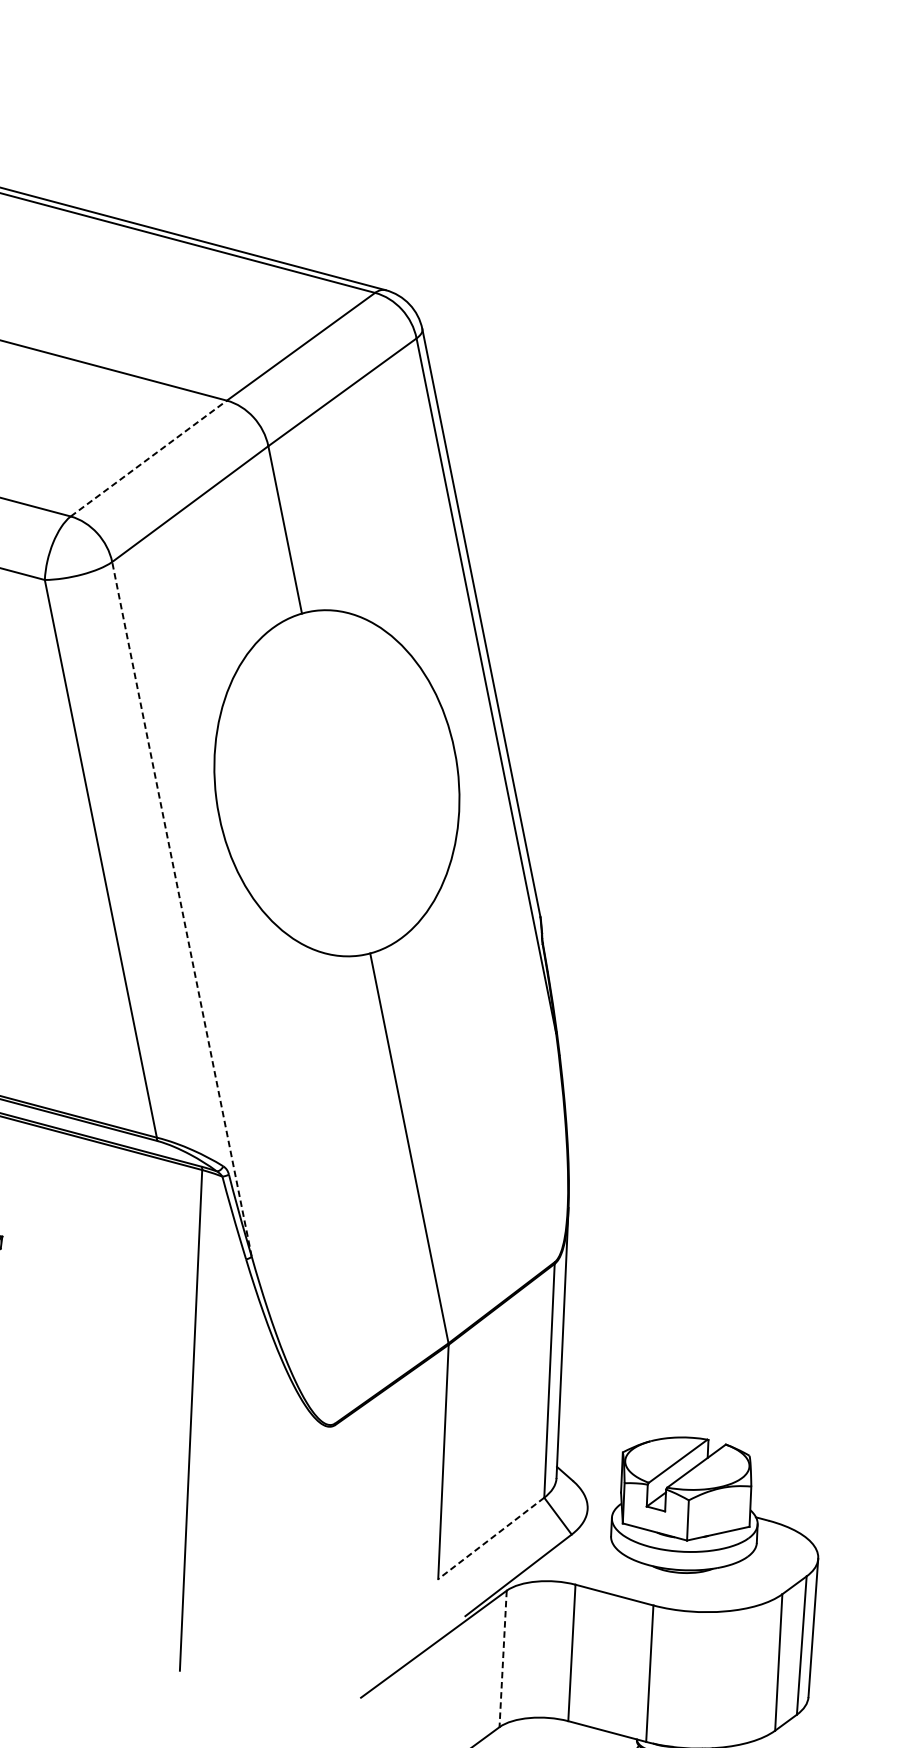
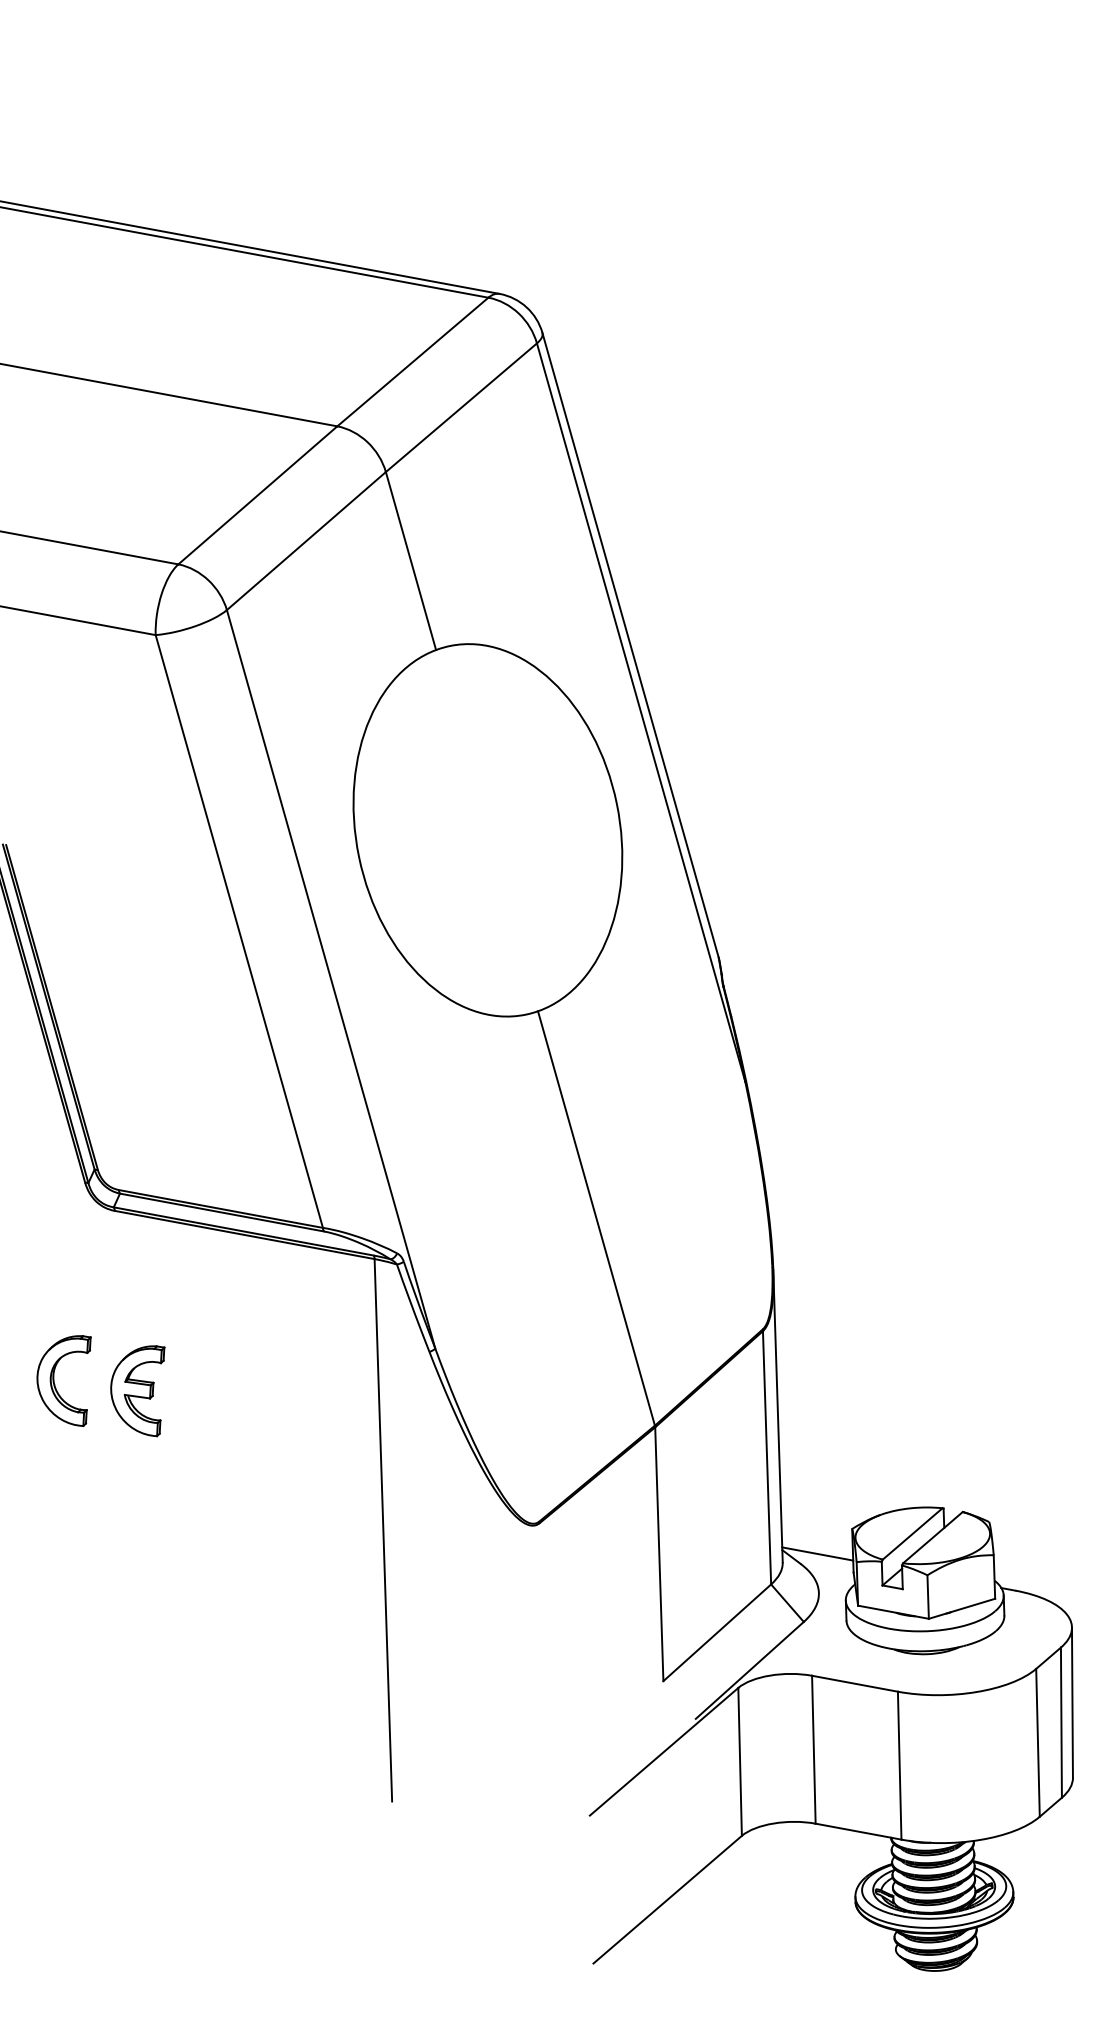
line: (149, 458) -> (258, 495), dashed -> solid
line: (182, 909) -> (331, 979), dashed -> solid
line: (589, 1472) -> (817, 1553), added
line: (490, 1539) -> (716, 1633), dashed -> solid
line: (503, 1658) -> (740, 1761), dashed -> solid

